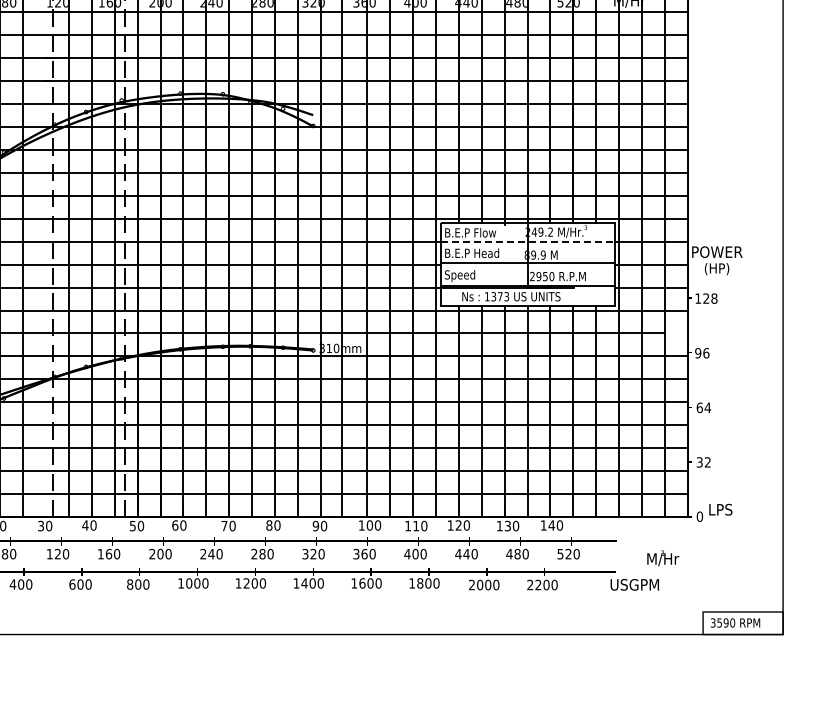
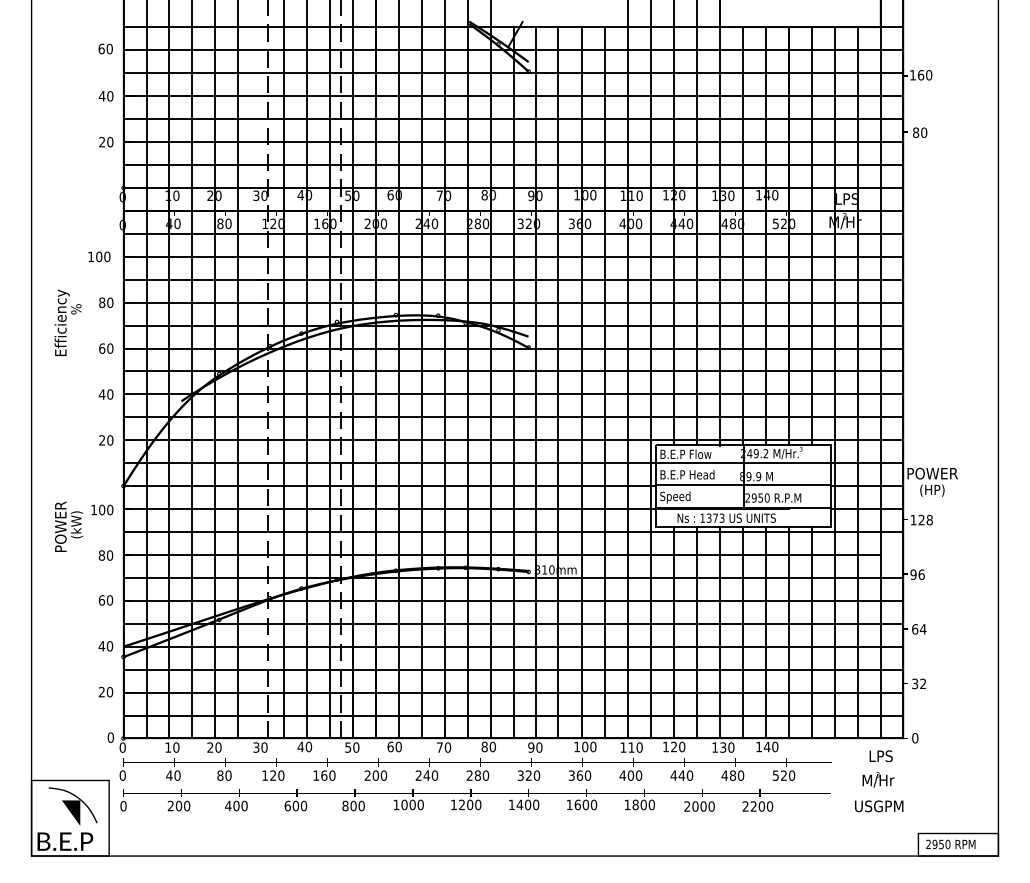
line: (528, 242) -> (743, 463), dashed -> solid
text: (720, 510) -> (880, 756), moved
text: (635, 585) -> (879, 806), moved
text: (719, 623) -> (934, 844), 3590 -> 2950

